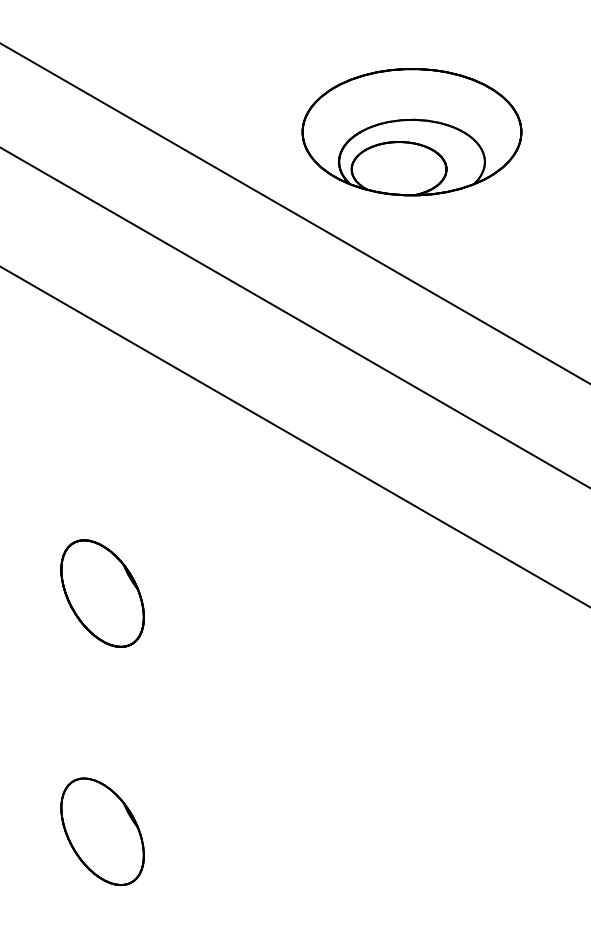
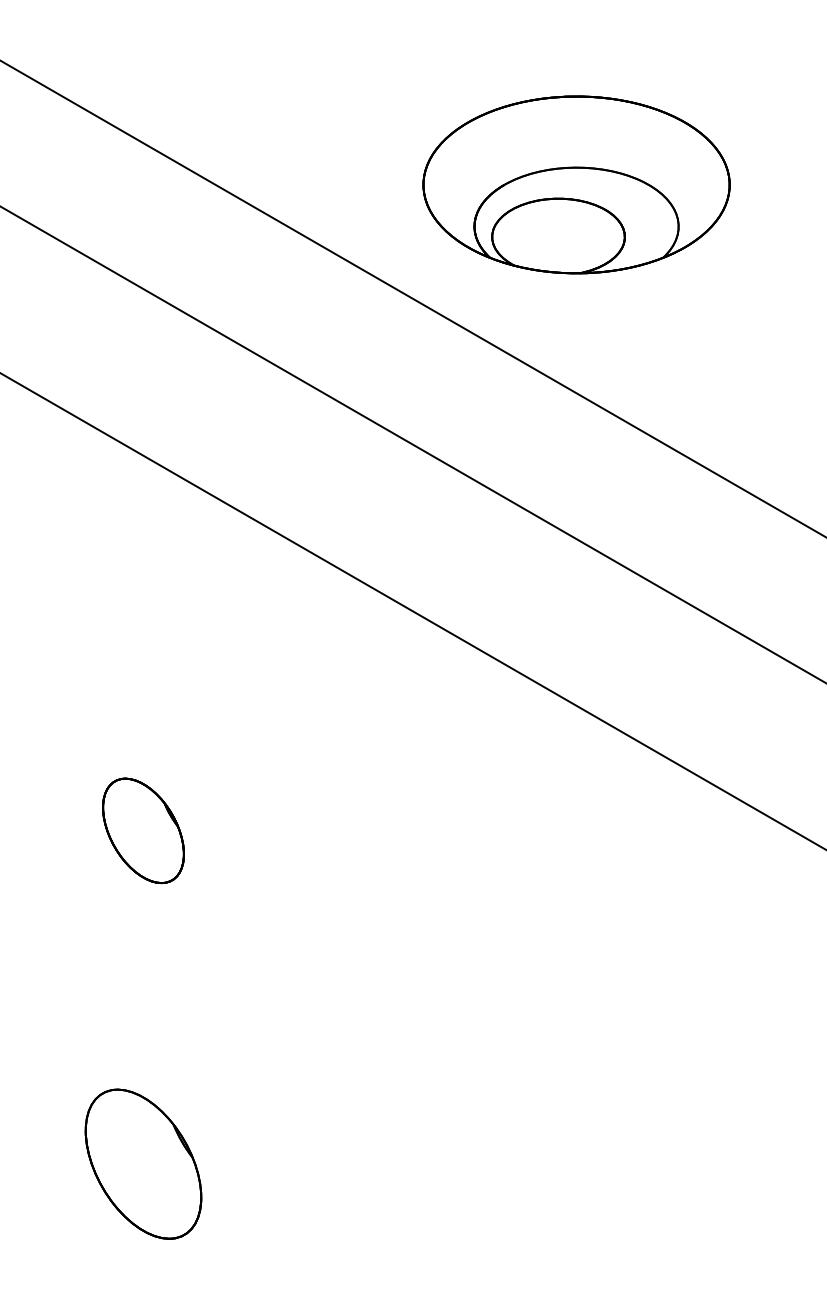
part: (102, 593) -> (143, 830), size x0.7

